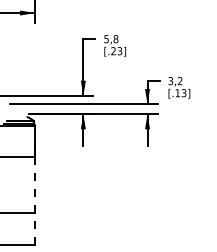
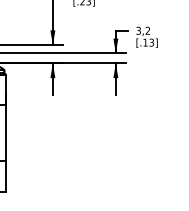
line: (35, 200) -> (5, 147), dashed -> solid

